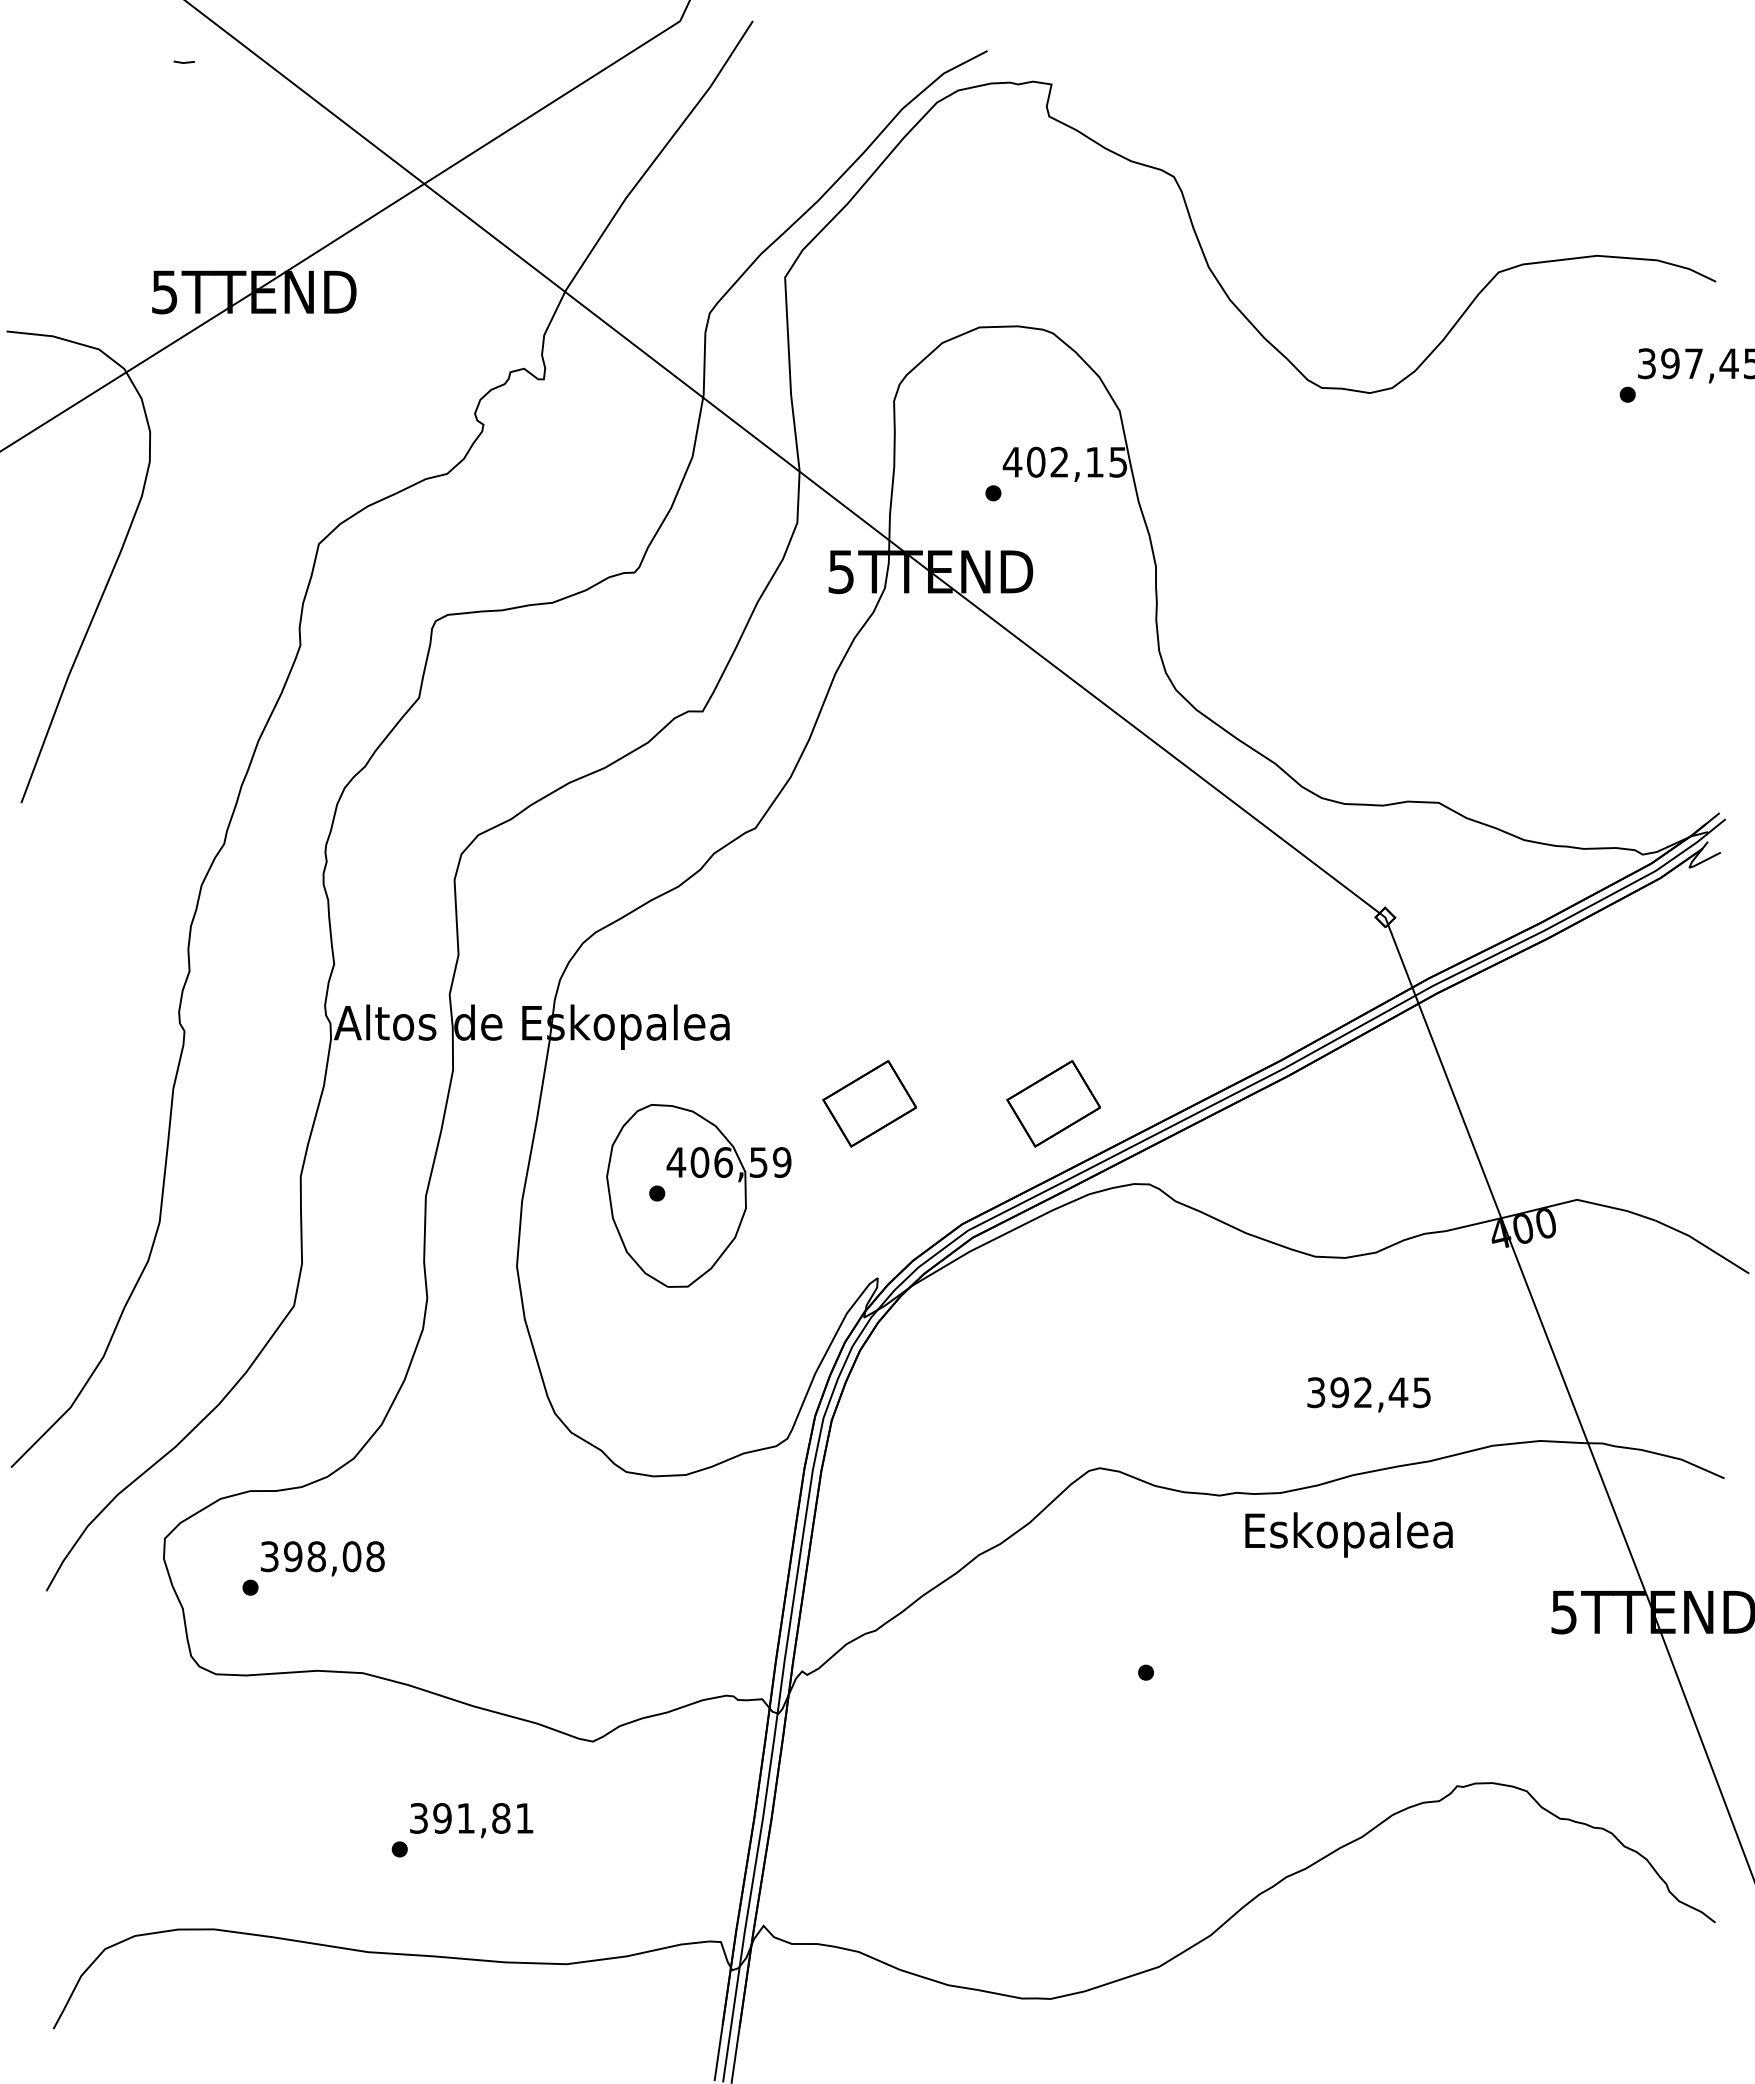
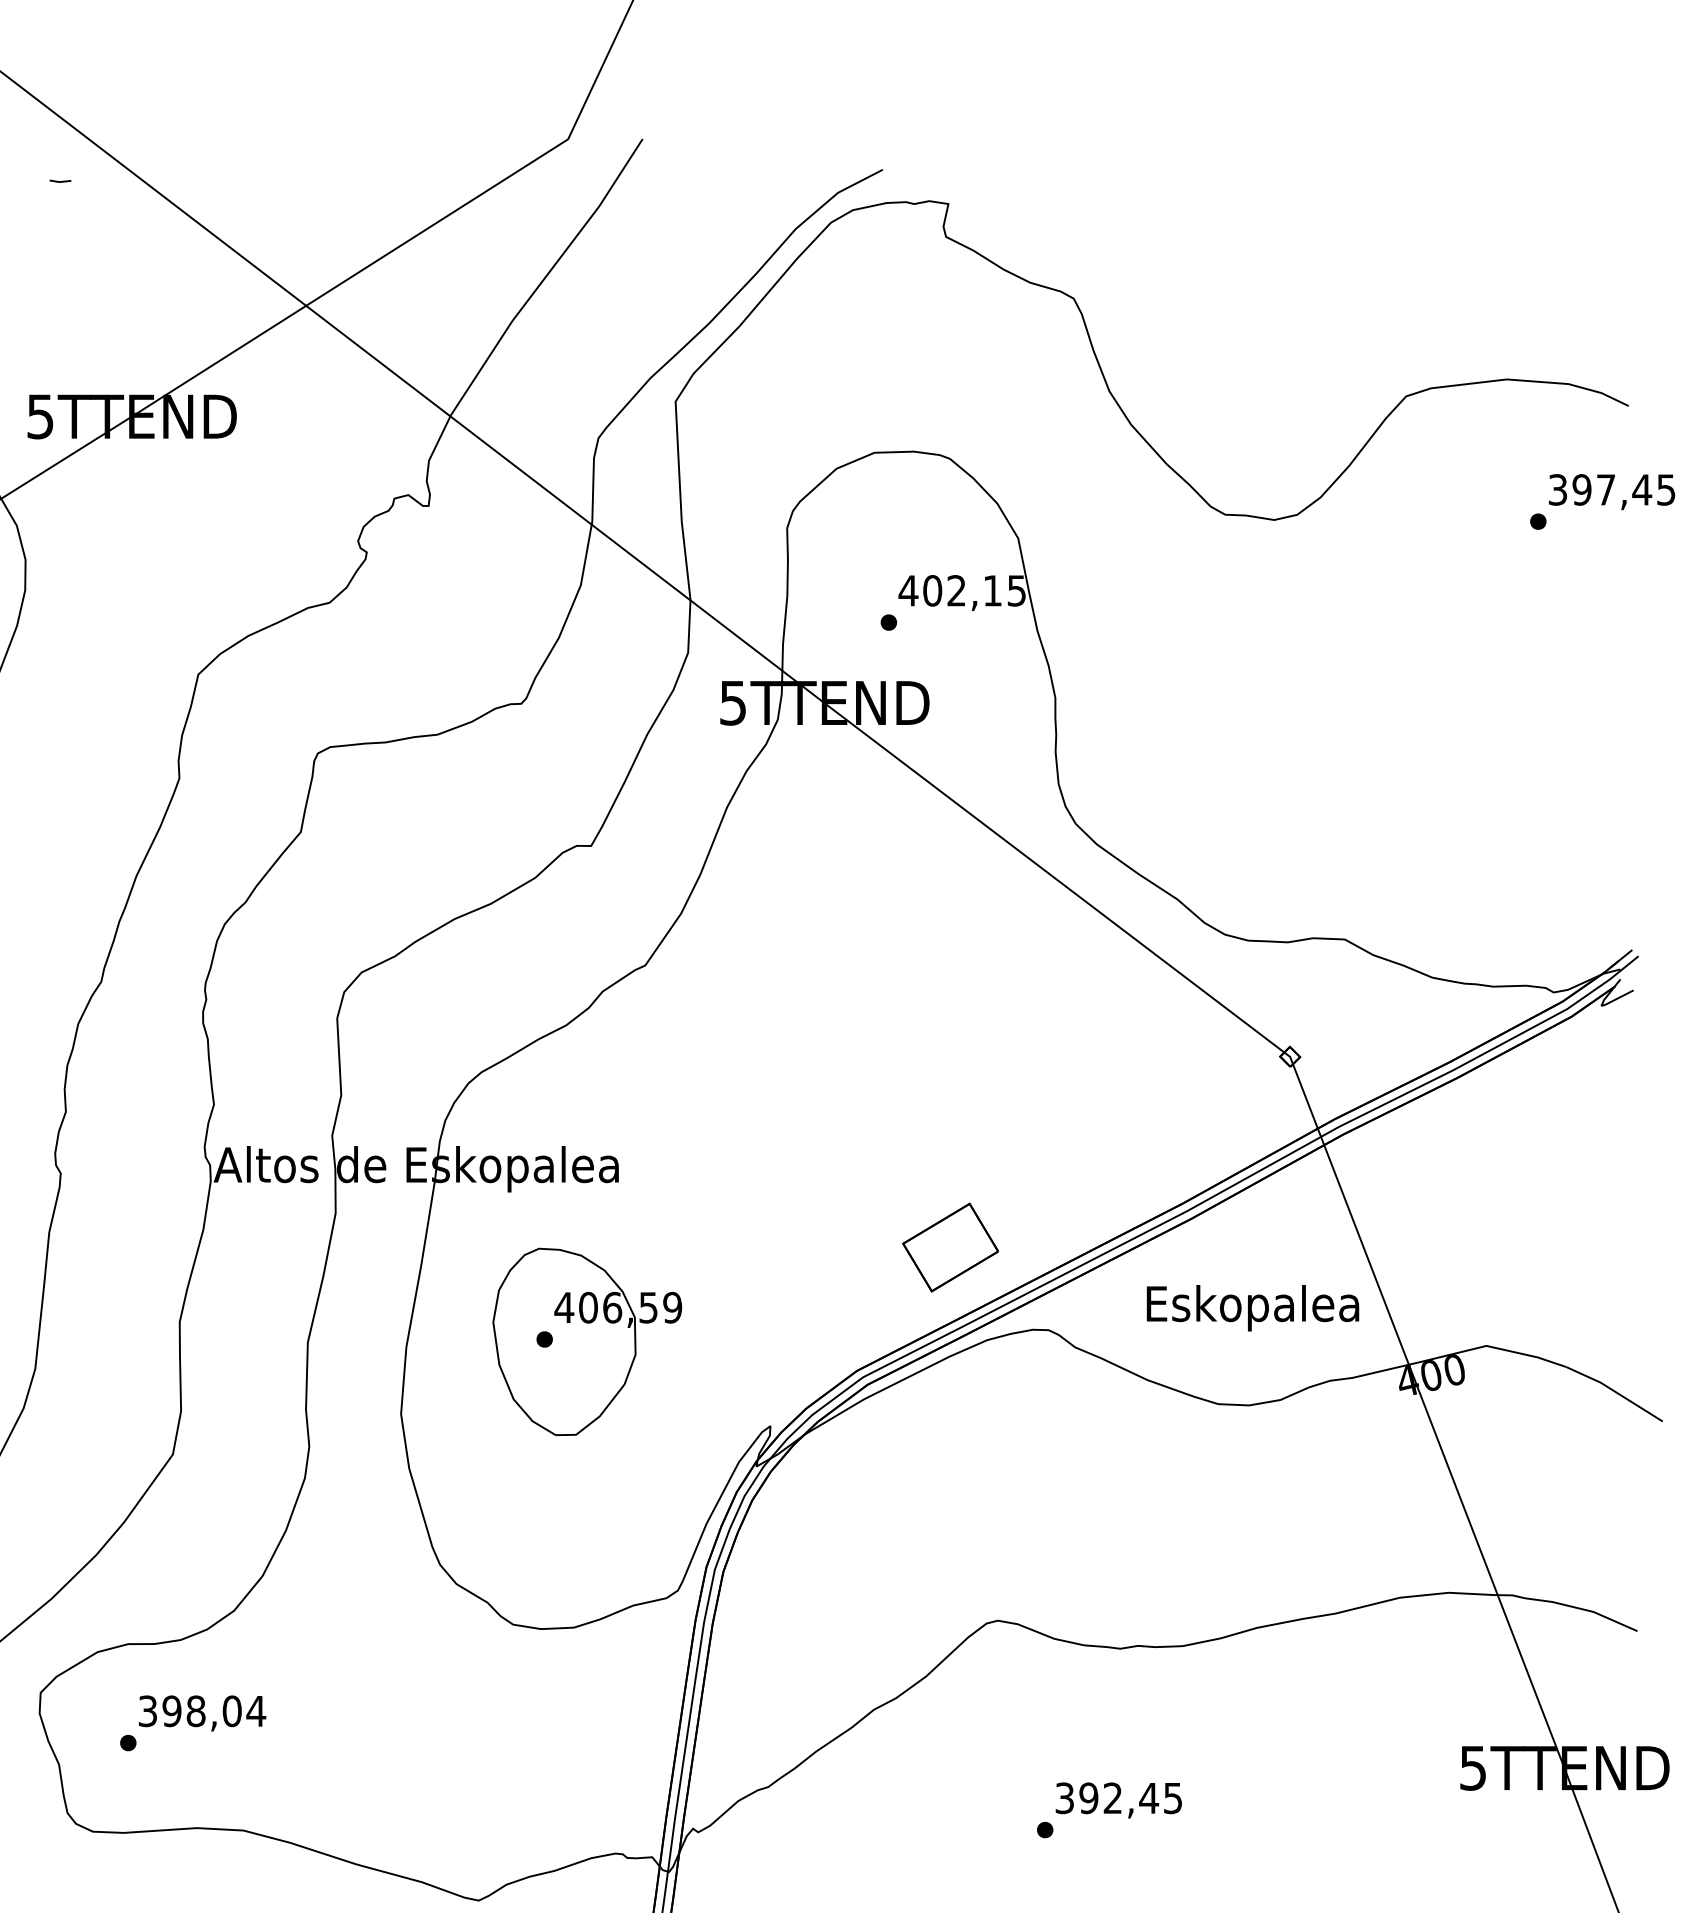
part: (869, 1103) -> (762, 1247), removed
text: (1368, 1394) -> (1118, 1800), moved
text: (1348, 1534) -> (1252, 1307), moved
text: (375, 1556) -> (256, 1711), 398,08 -> 398,04

